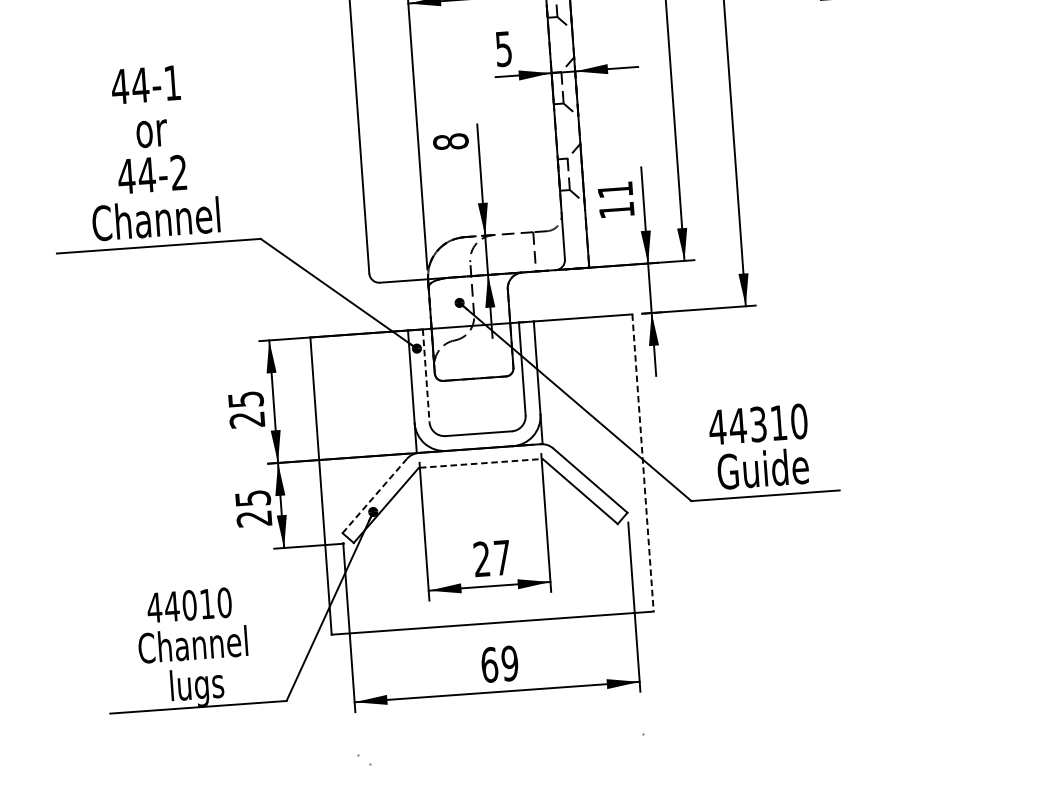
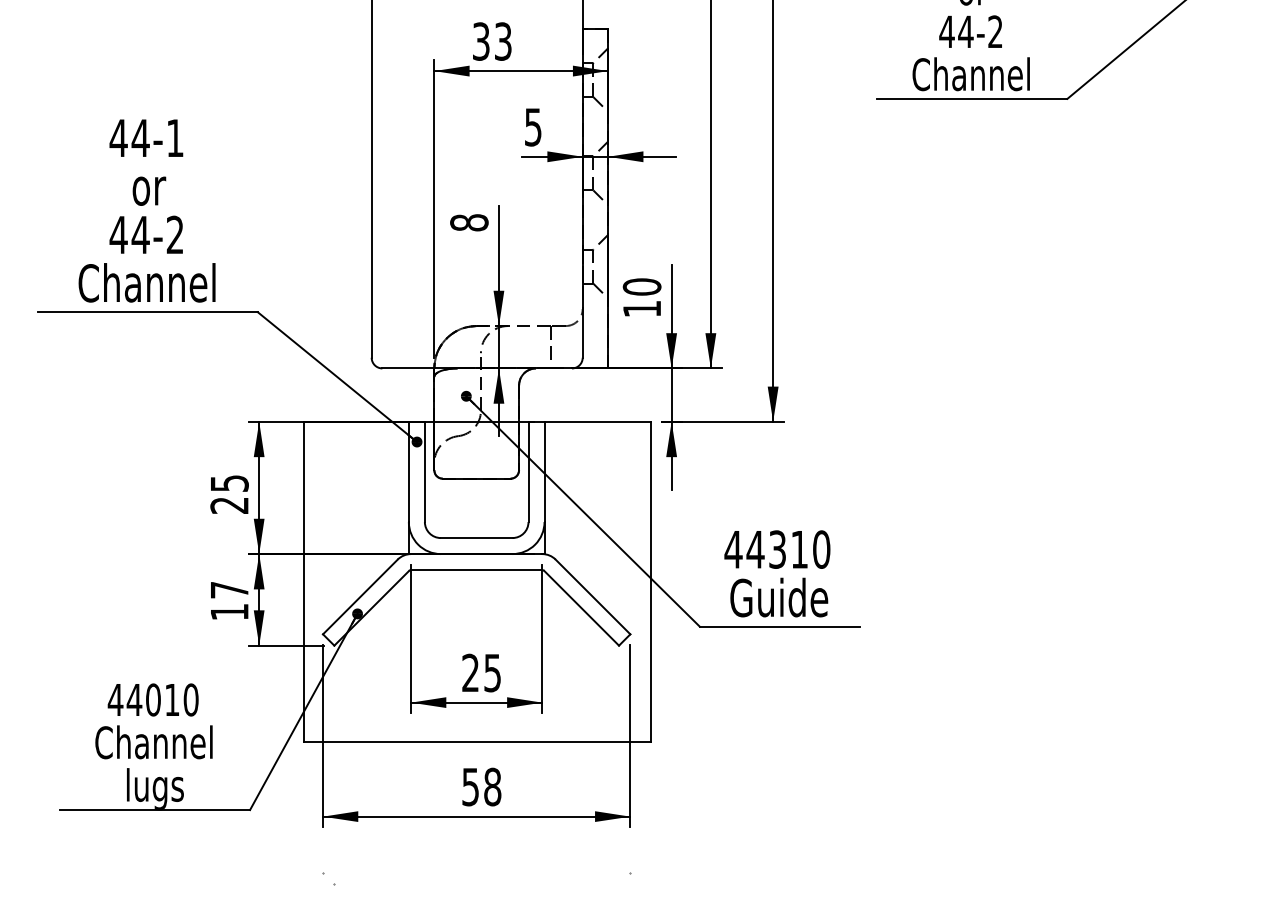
text: (614, 189) -> (641, 286), 11 -> 10
line: (425, 376) -> (424, 472), dashed -> solid
line: (480, 463) -> (476, 570), dashed -> solid
line: (642, 463) -> (650, 582), dashed -> solid
line: (374, 495) -> (360, 596), dashed -> solid
text: (253, 508) -> (229, 601), 25 -> 17
text: (502, 558) -> (492, 673), 27 -> 25
text: (499, 663) -> (481, 786), 69 -> 58

